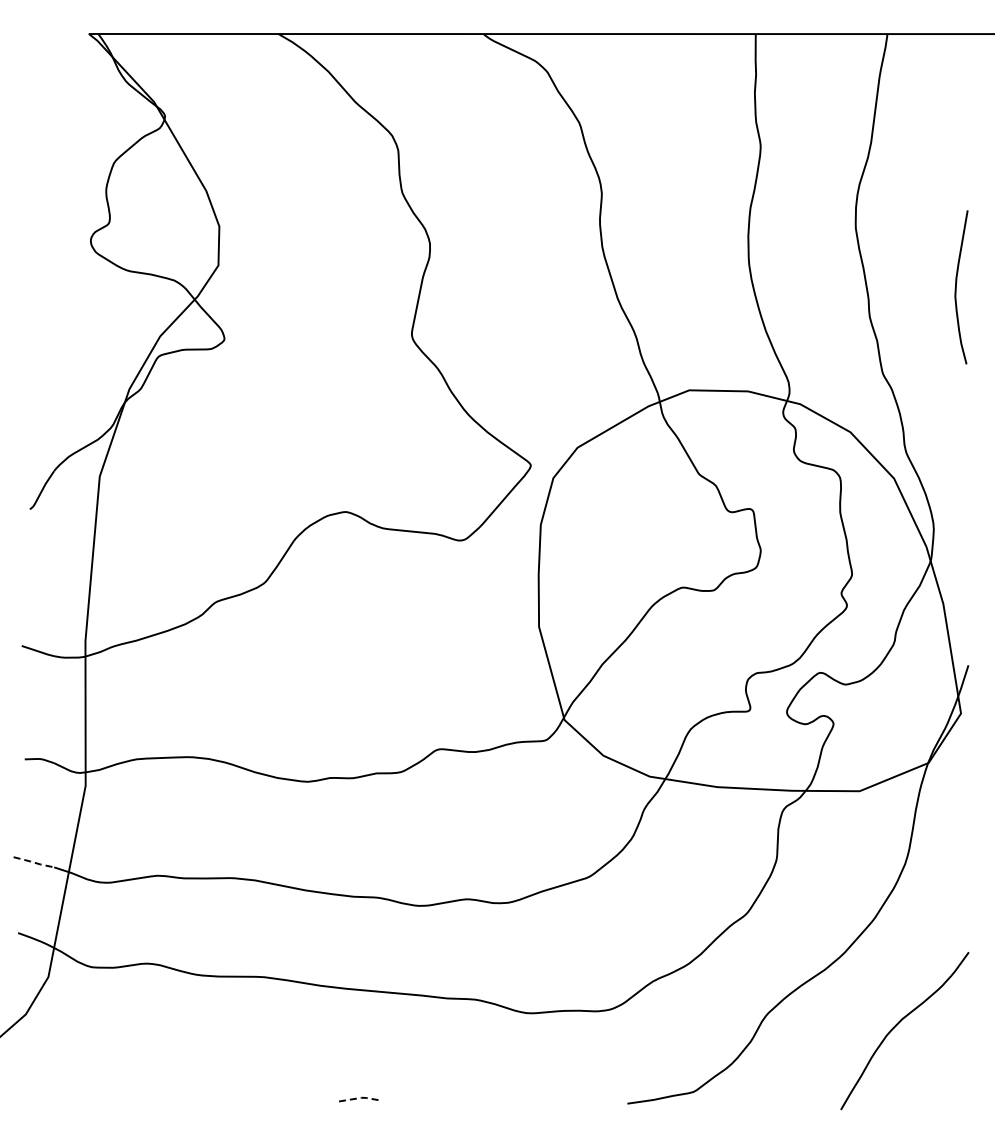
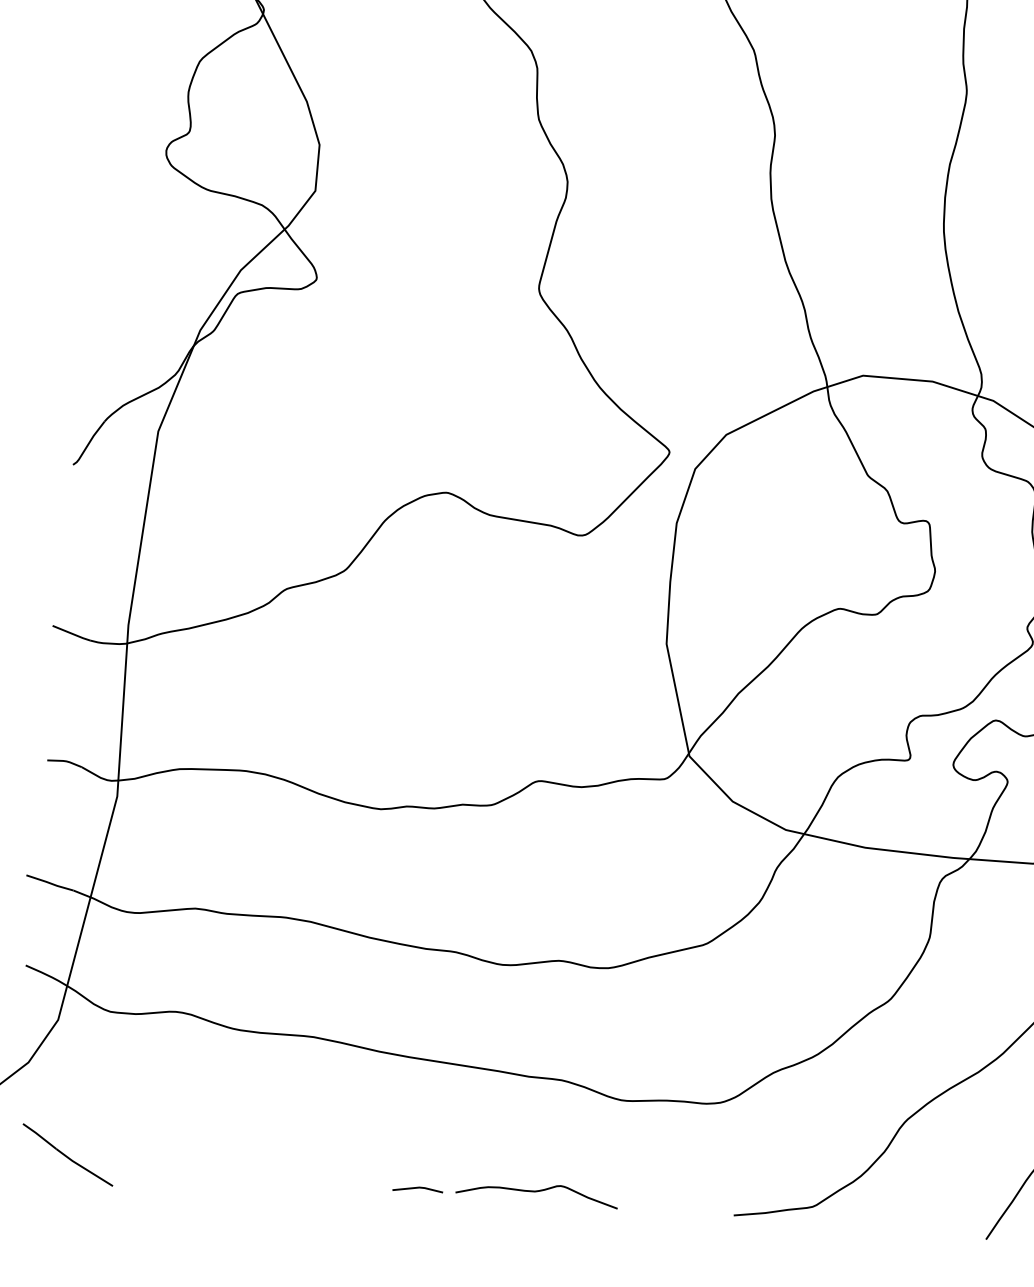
line: (34, 862) -> (50, 883), dashed -> solid
part: (63, 1089) -> (67, 1154), added
curve: (460, 1095) -> (536, 1192), added
line: (361, 1097) -> (419, 1187), dashed -> solid

